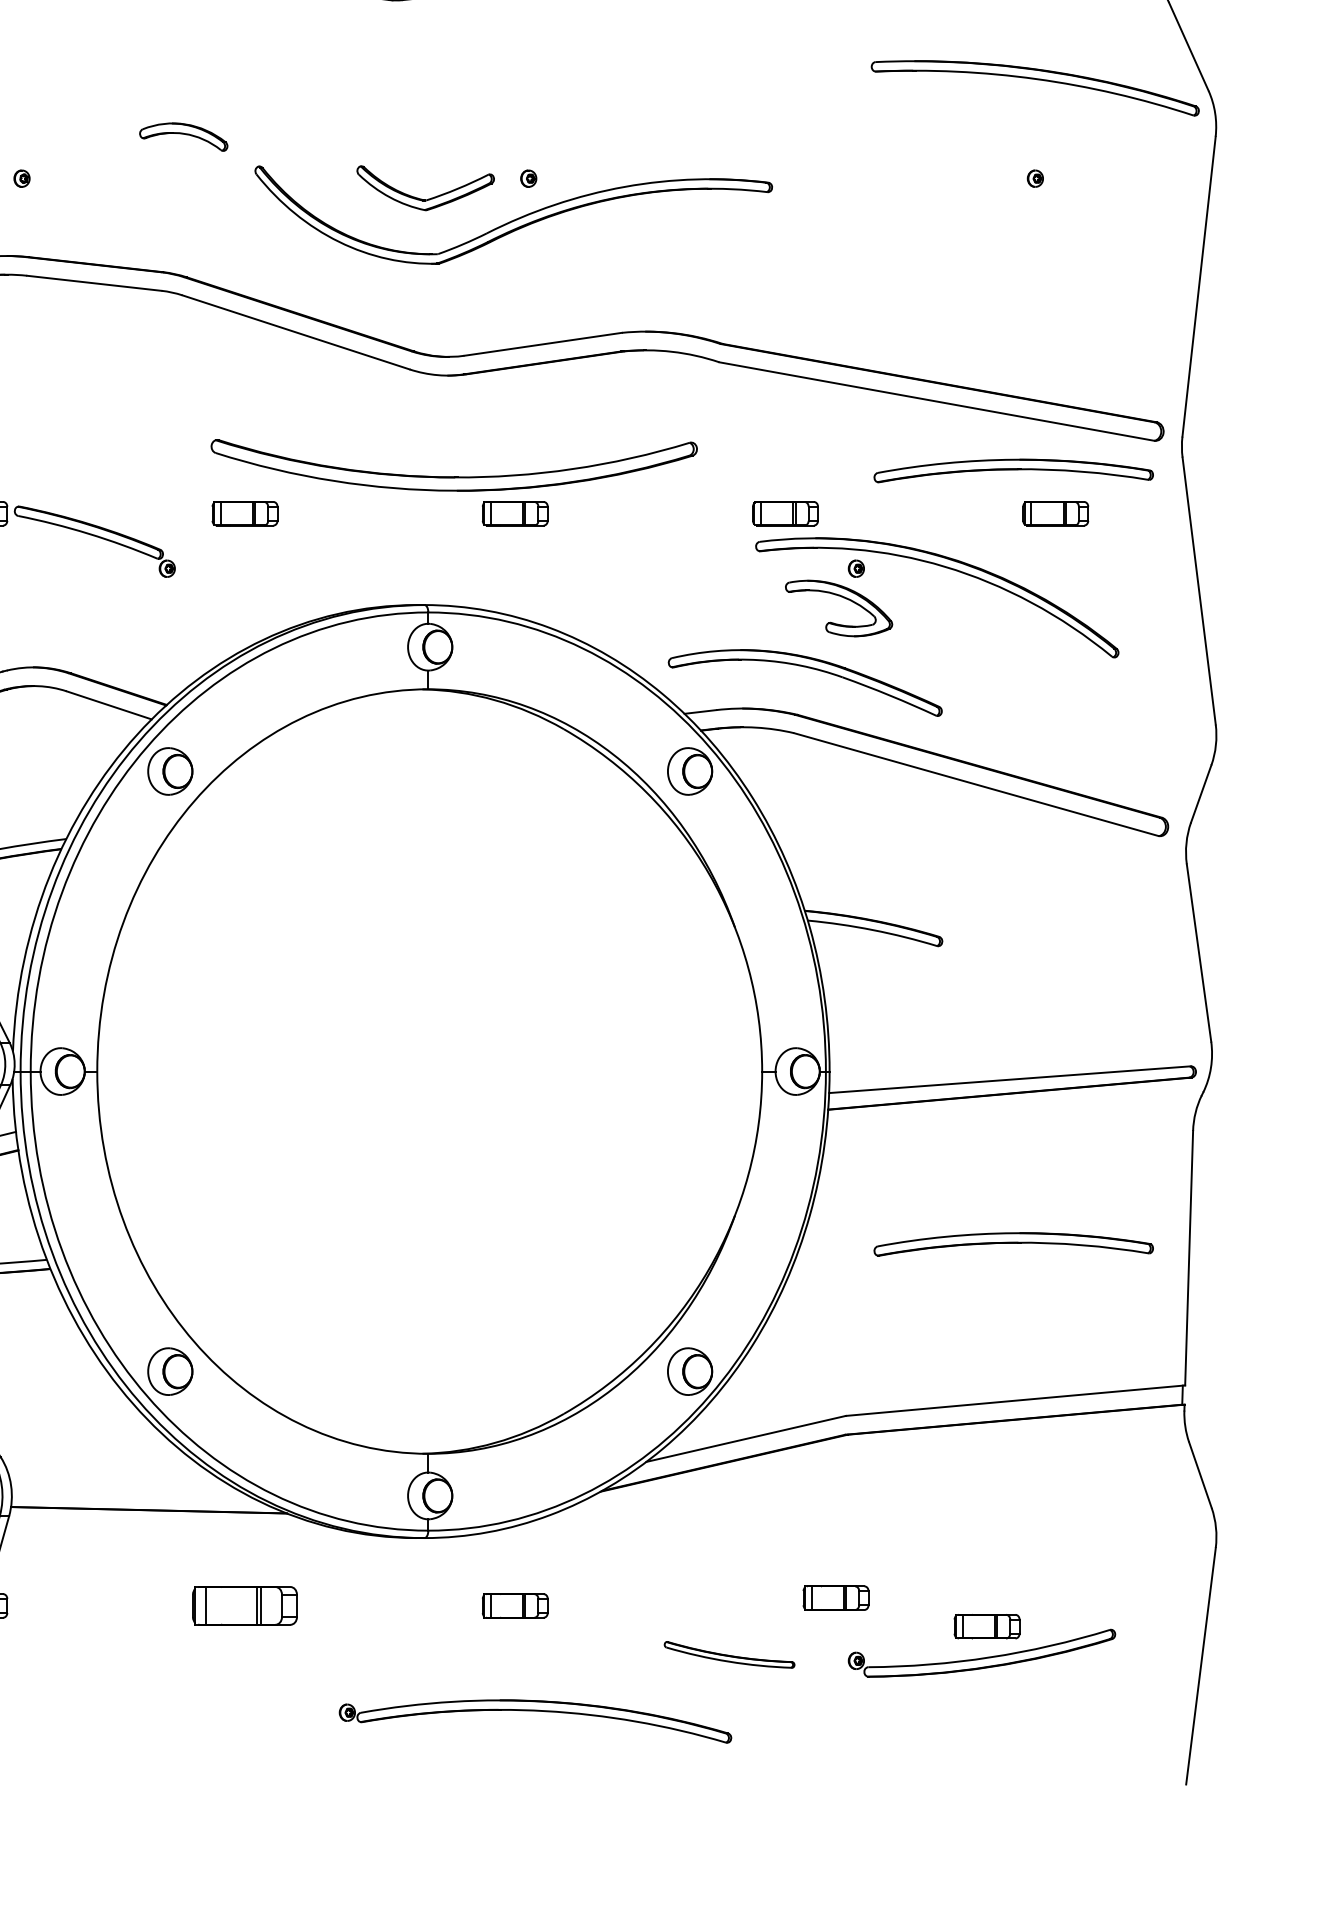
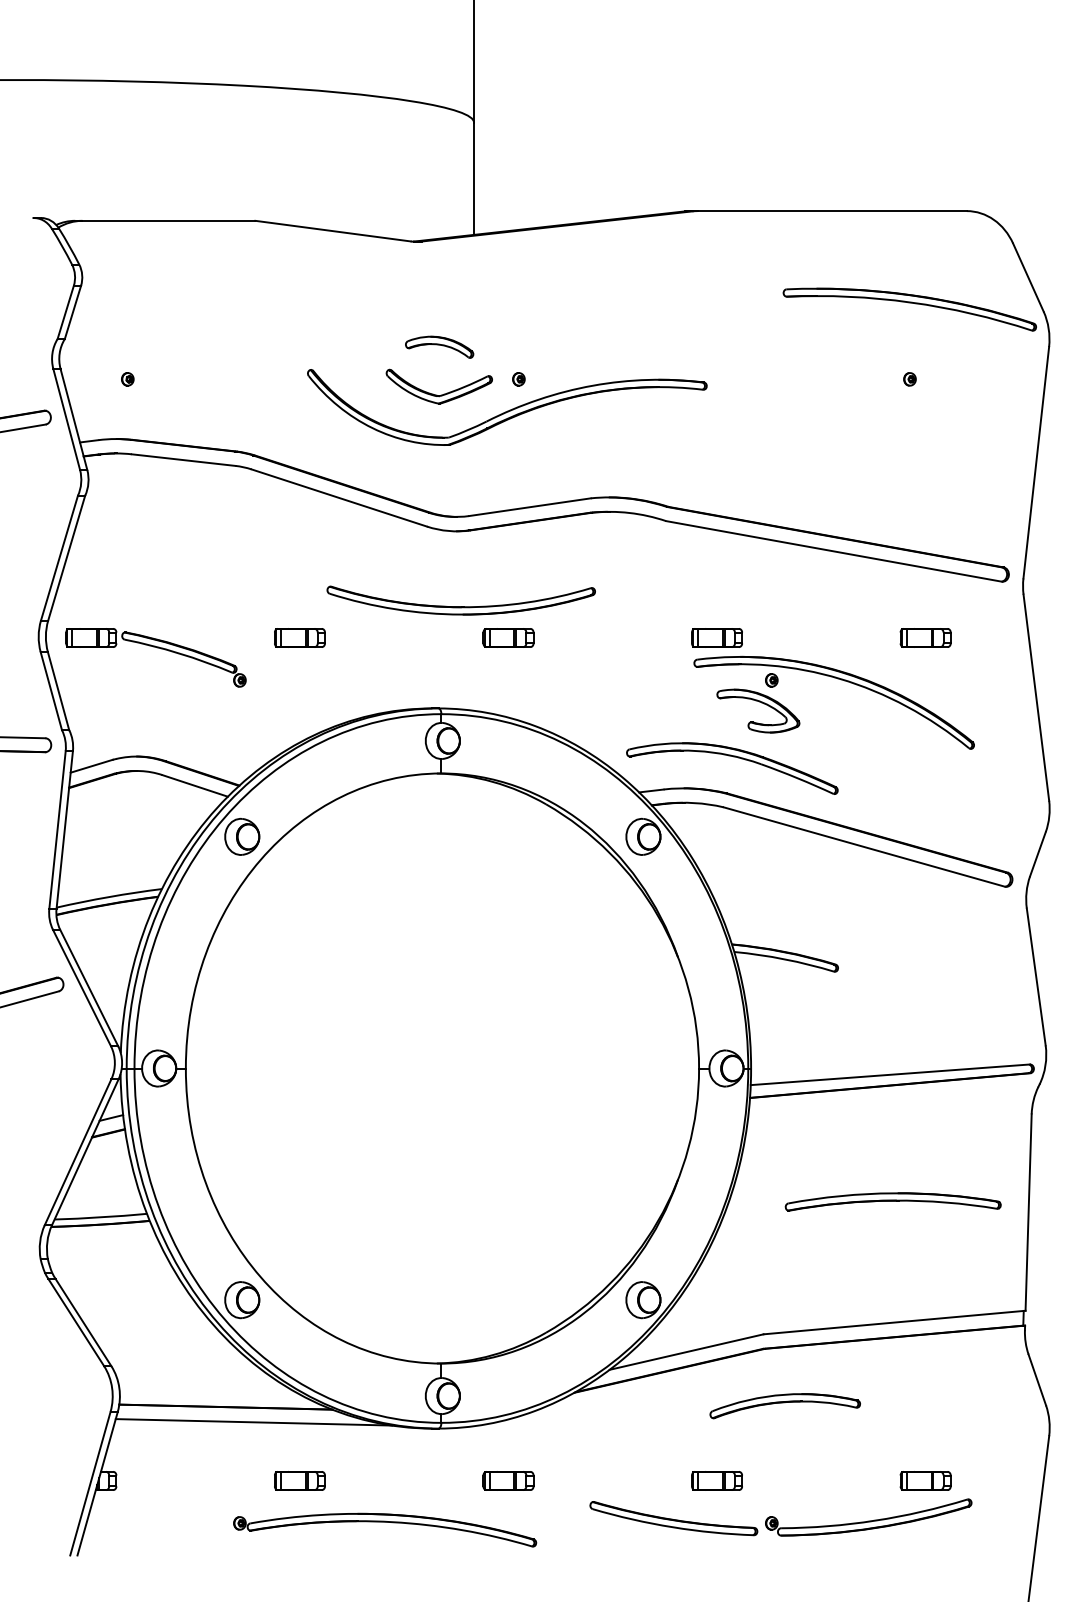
part: (183, 136) -> (439, 346), moved
part: (453, 465) -> (460, 600), size x0.71
part: (1012, 470) -> (892, 604), removed
part: (872, 1509) -> (784, 1406), added
line: (184, 1530) -> (253, 1422), added
part: (835, 1597) -> (716, 1480), moved
part: (244, 1605) -> (299, 1480), size x0.62
part: (986, 1626) -> (925, 1480), moved
part: (729, 1654) -> (673, 1518), size x1.67
part: (536, 1711) -> (385, 1522), moved

